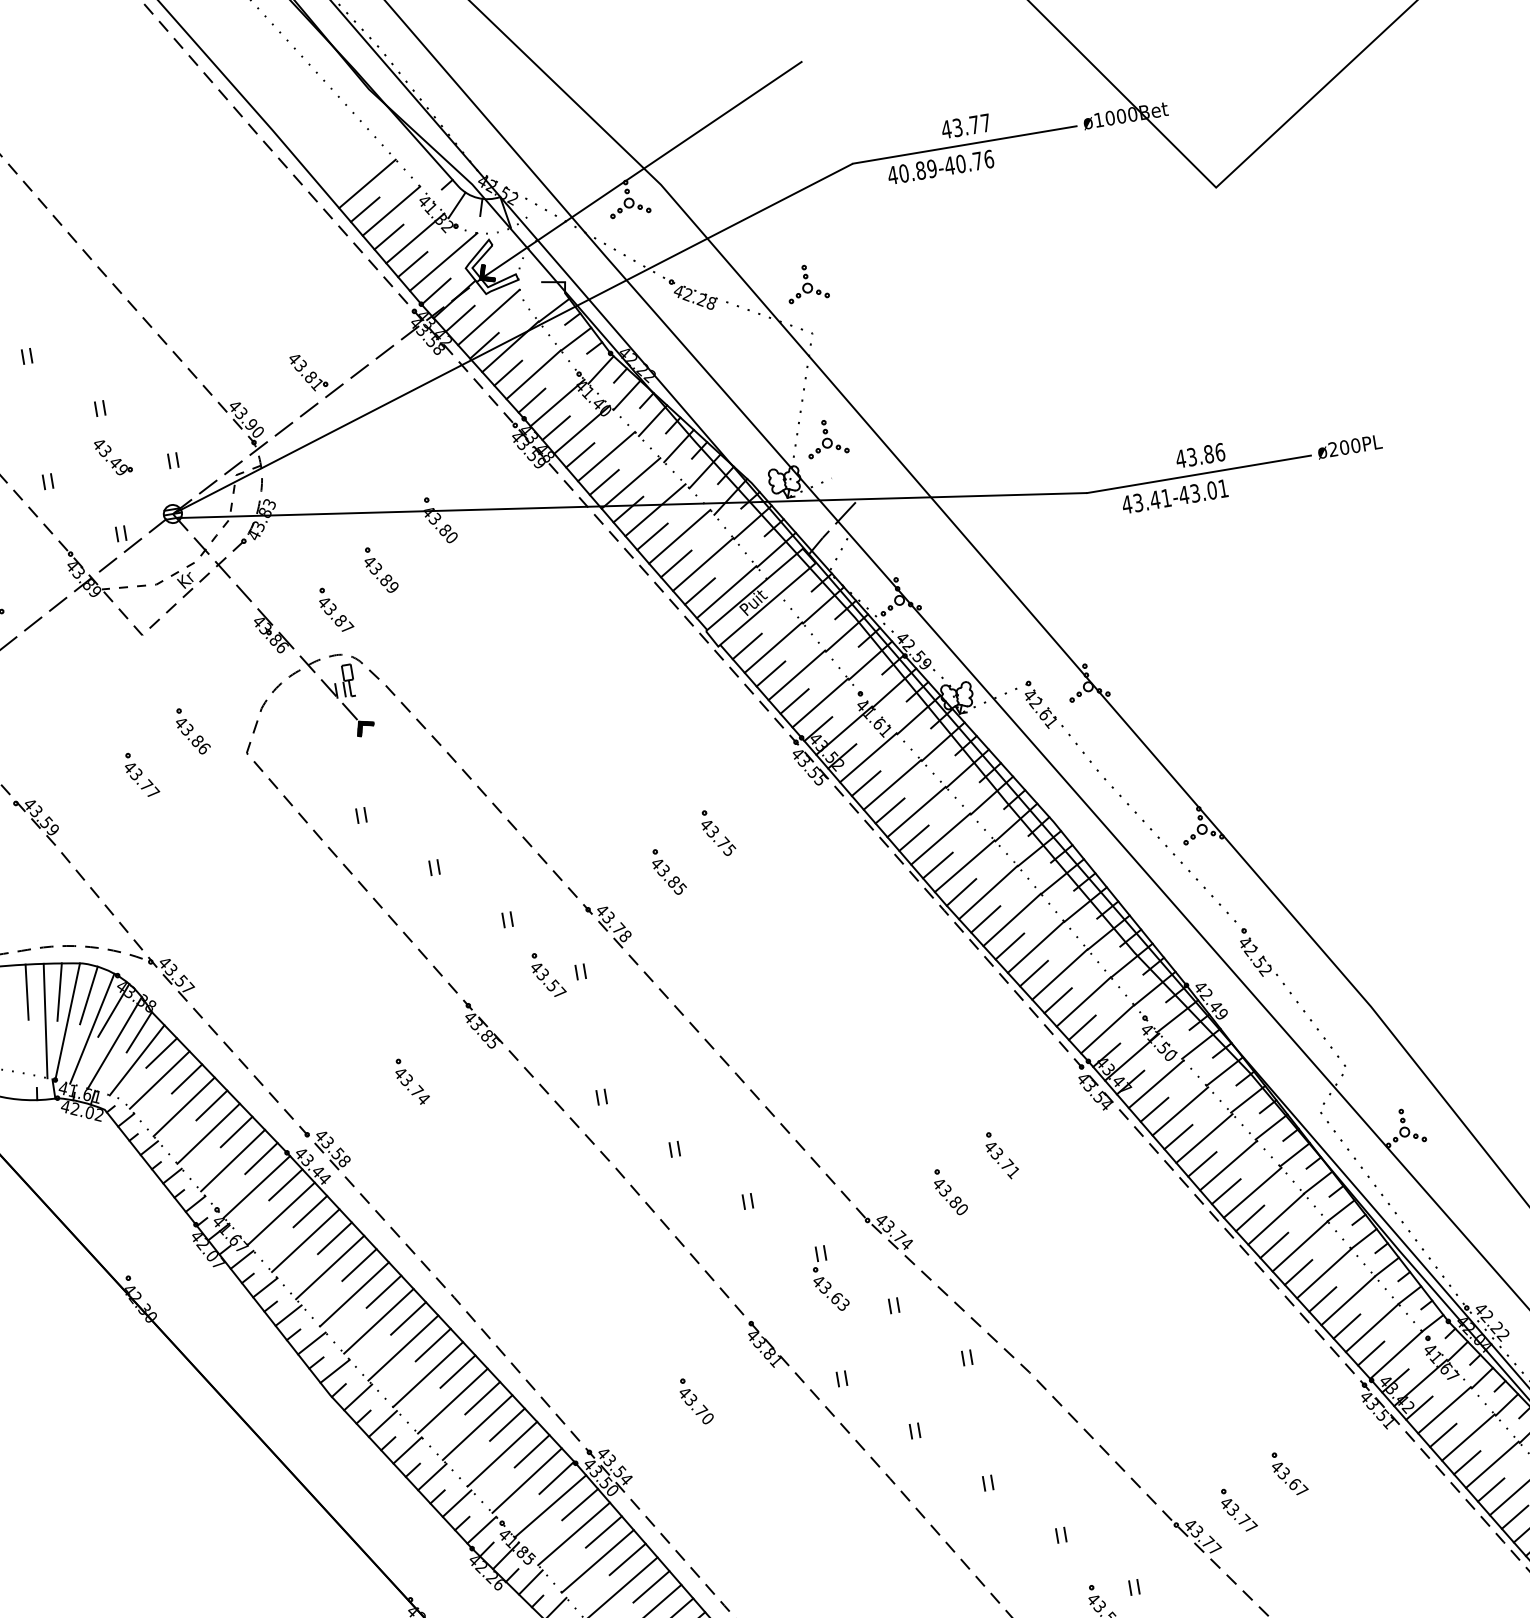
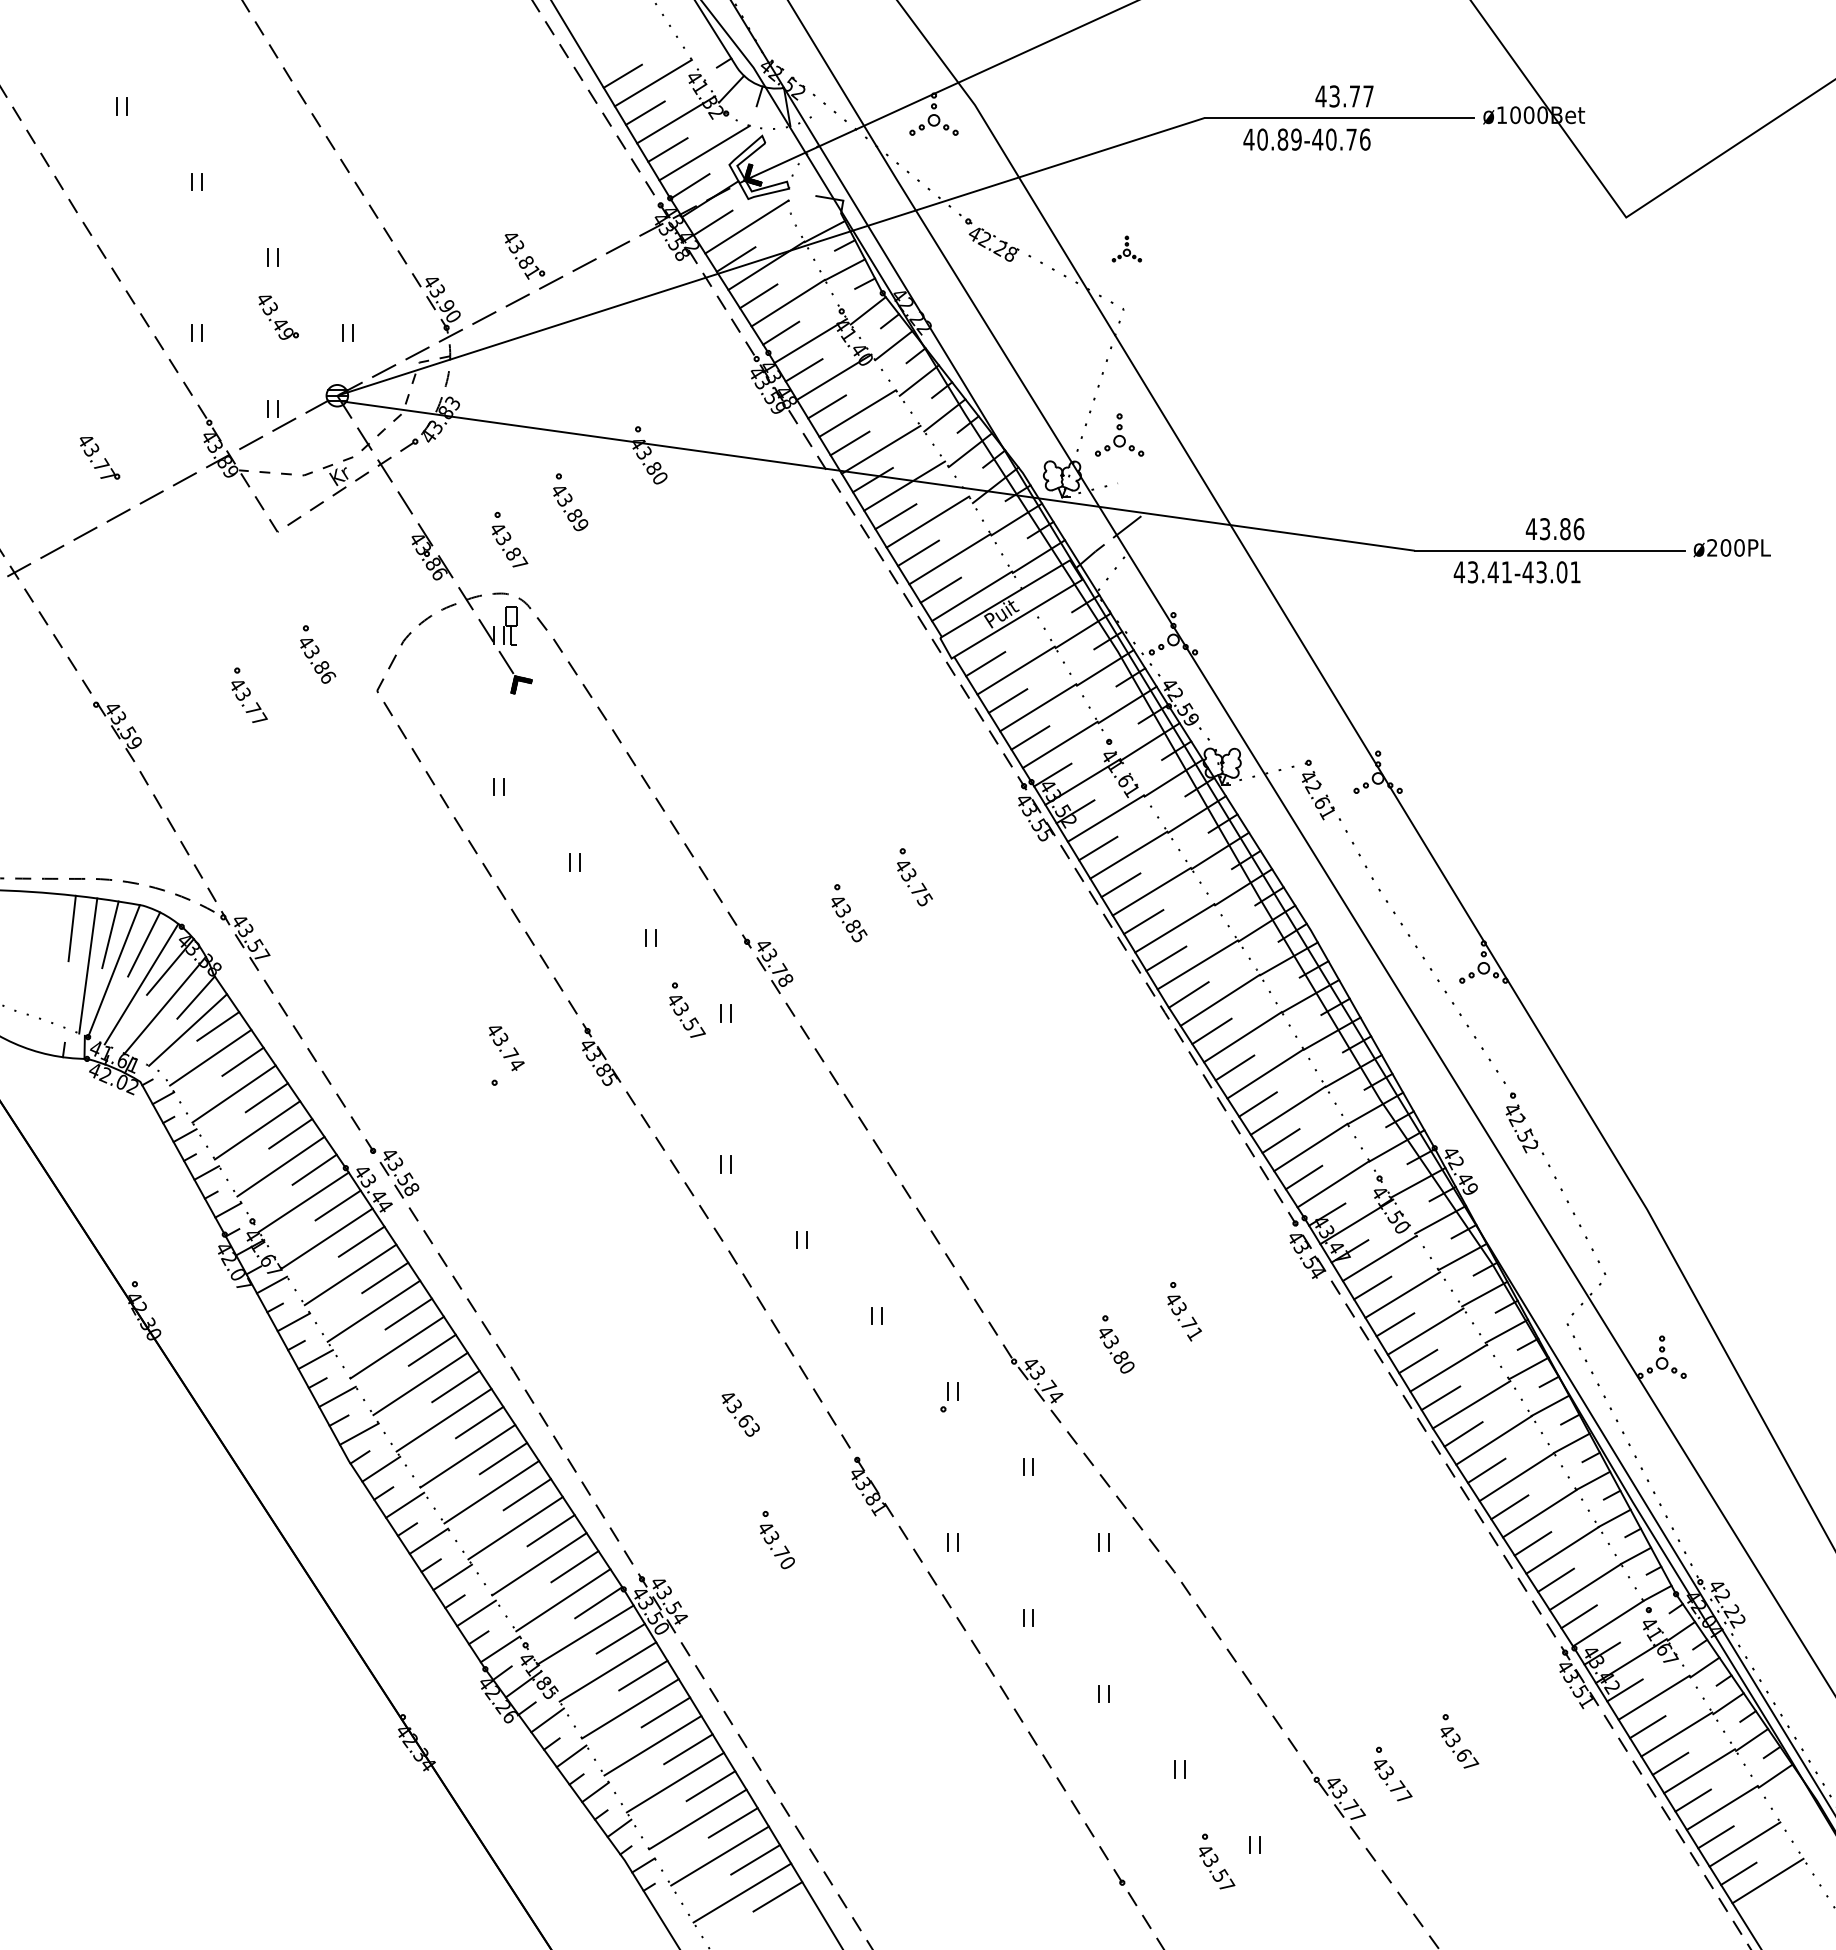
line: (367, 183) -> (630, 46), removed
part: (806, 282) -> (1126, 248), size x0.6
text: (412, 1086) -> (506, 1048), moved
text: (831, 1293) -> (740, 1414), moved

